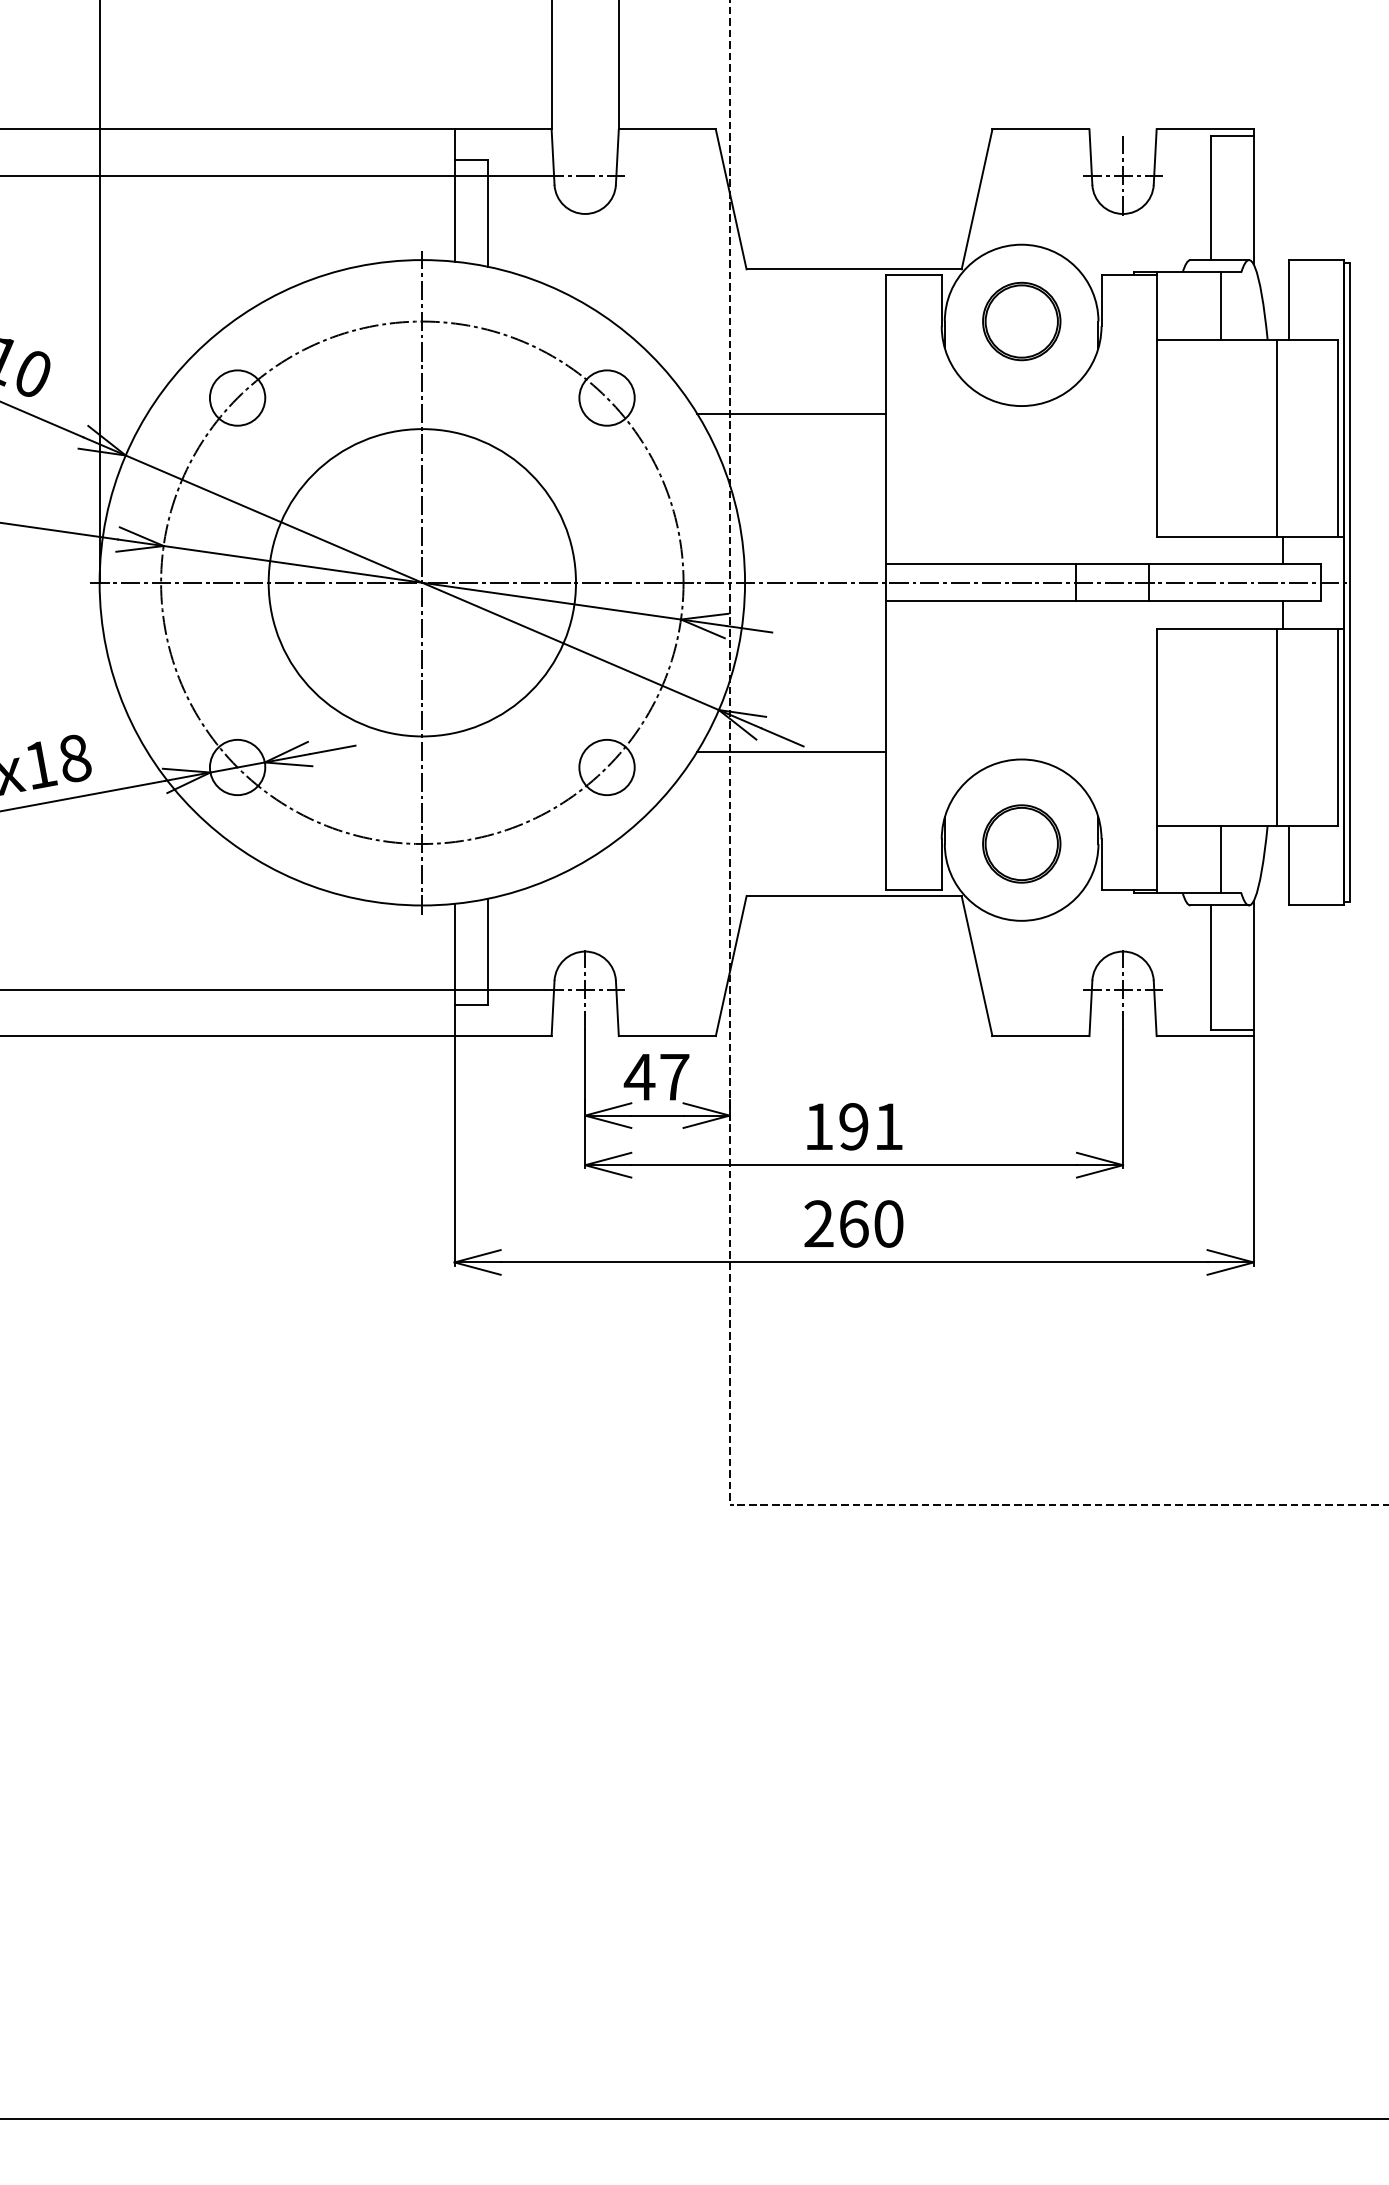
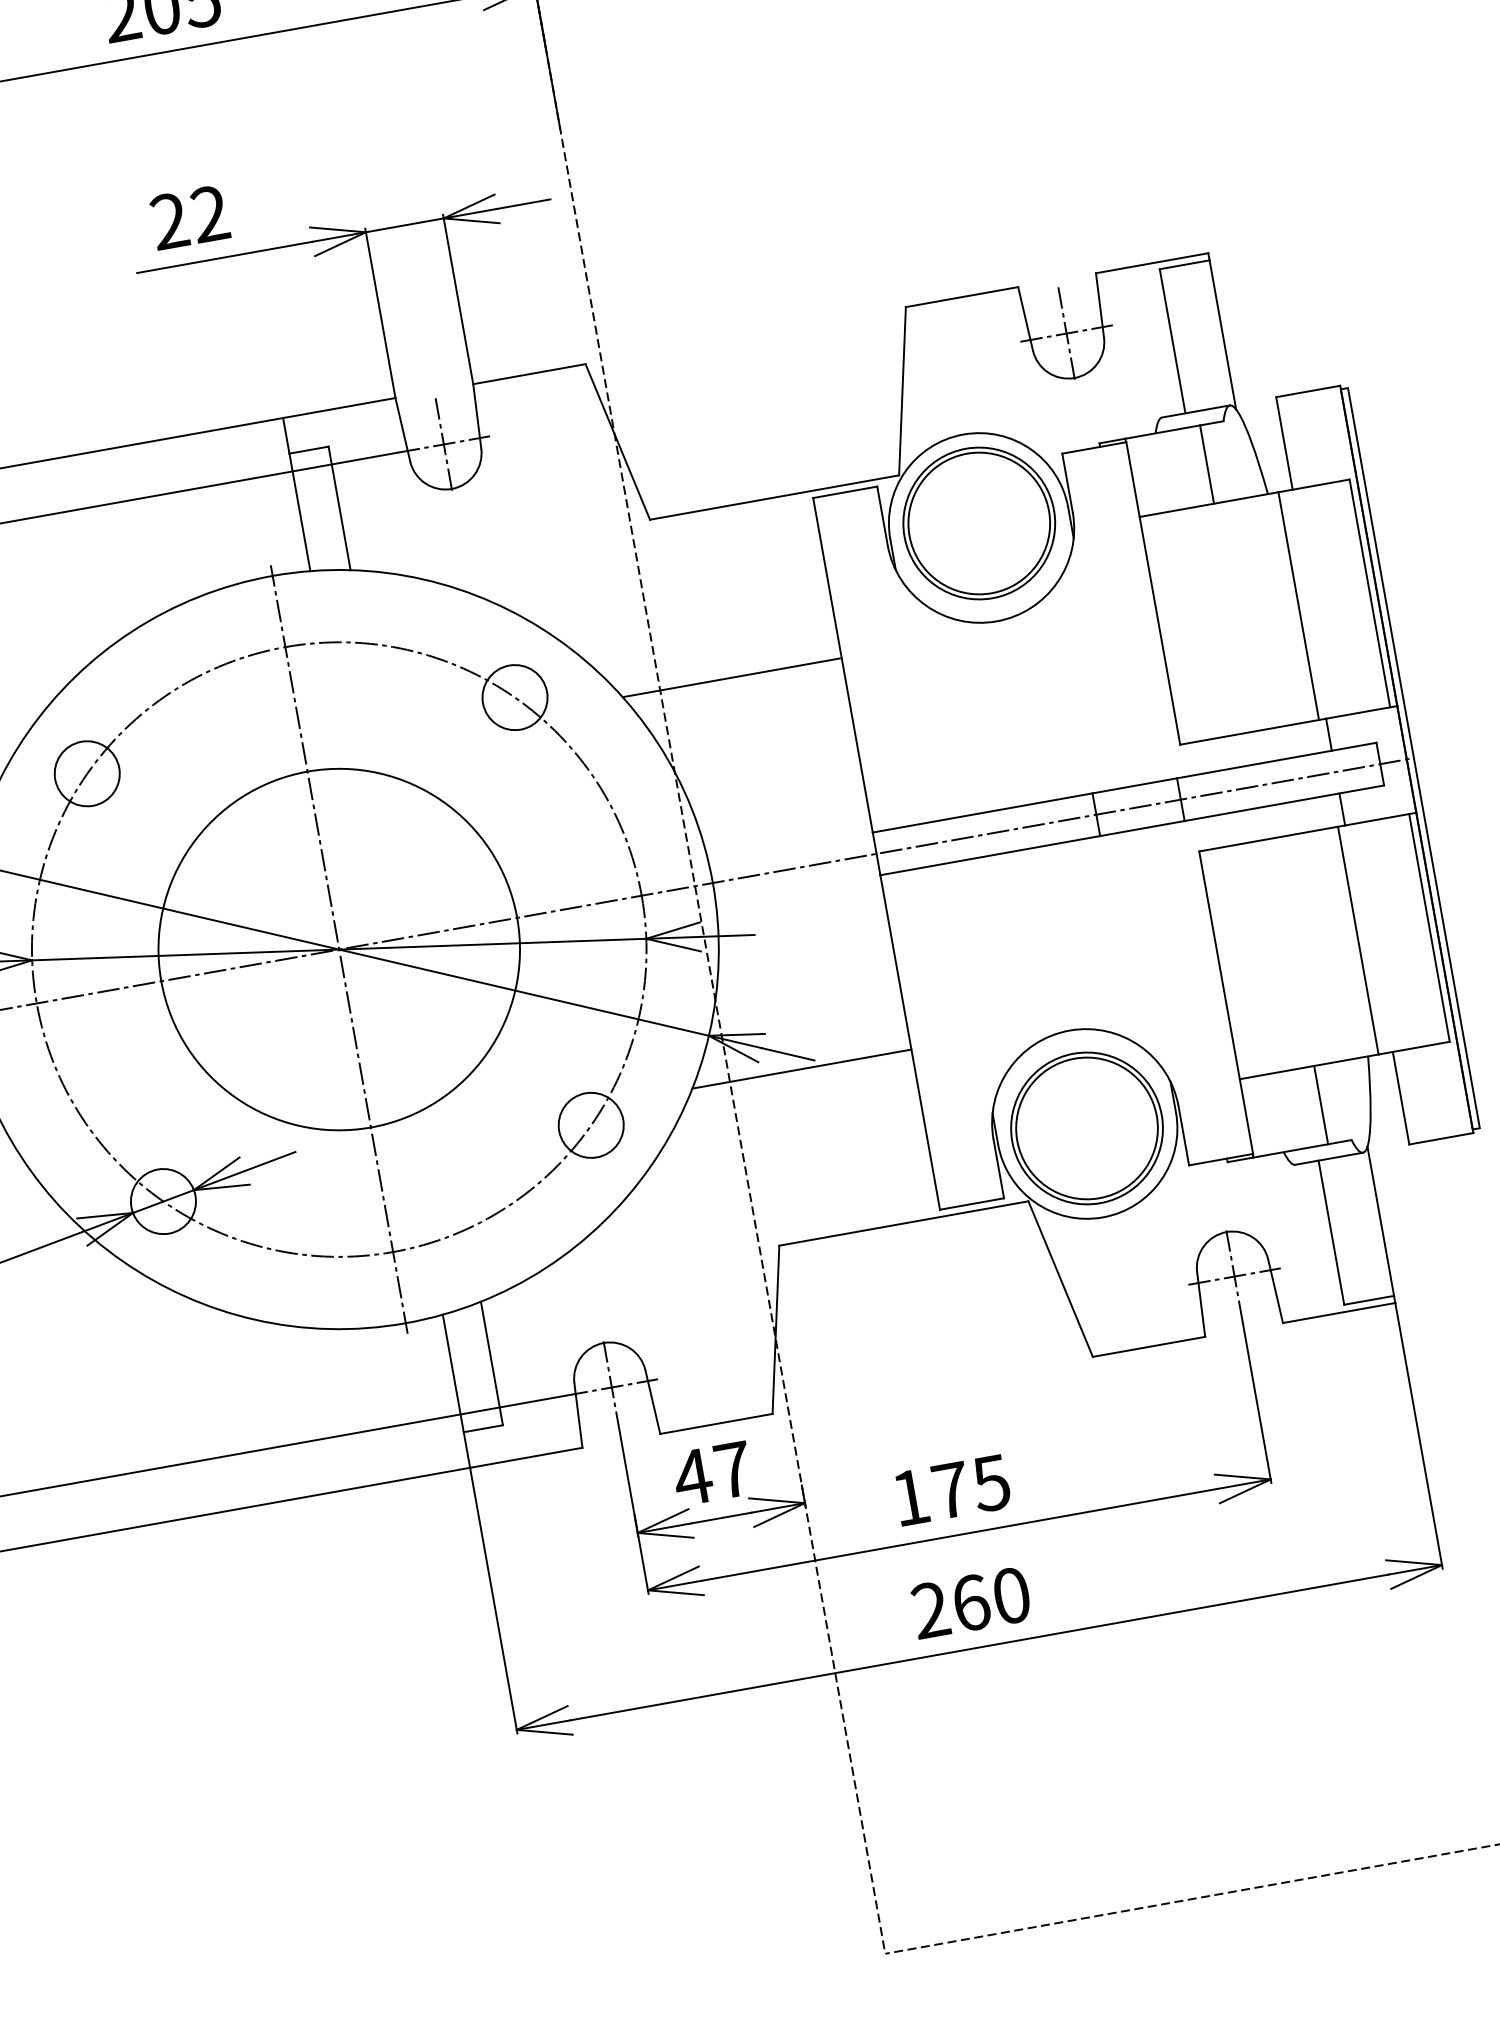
line: (585, 175) -> (444, 444), added
part: (1021, 321) -> (979, 523), size x1.67
part: (1021, 843) -> (1086, 1127), size x1.67
text: (871, 1126) -> (971, 1486), 191 -> 175

